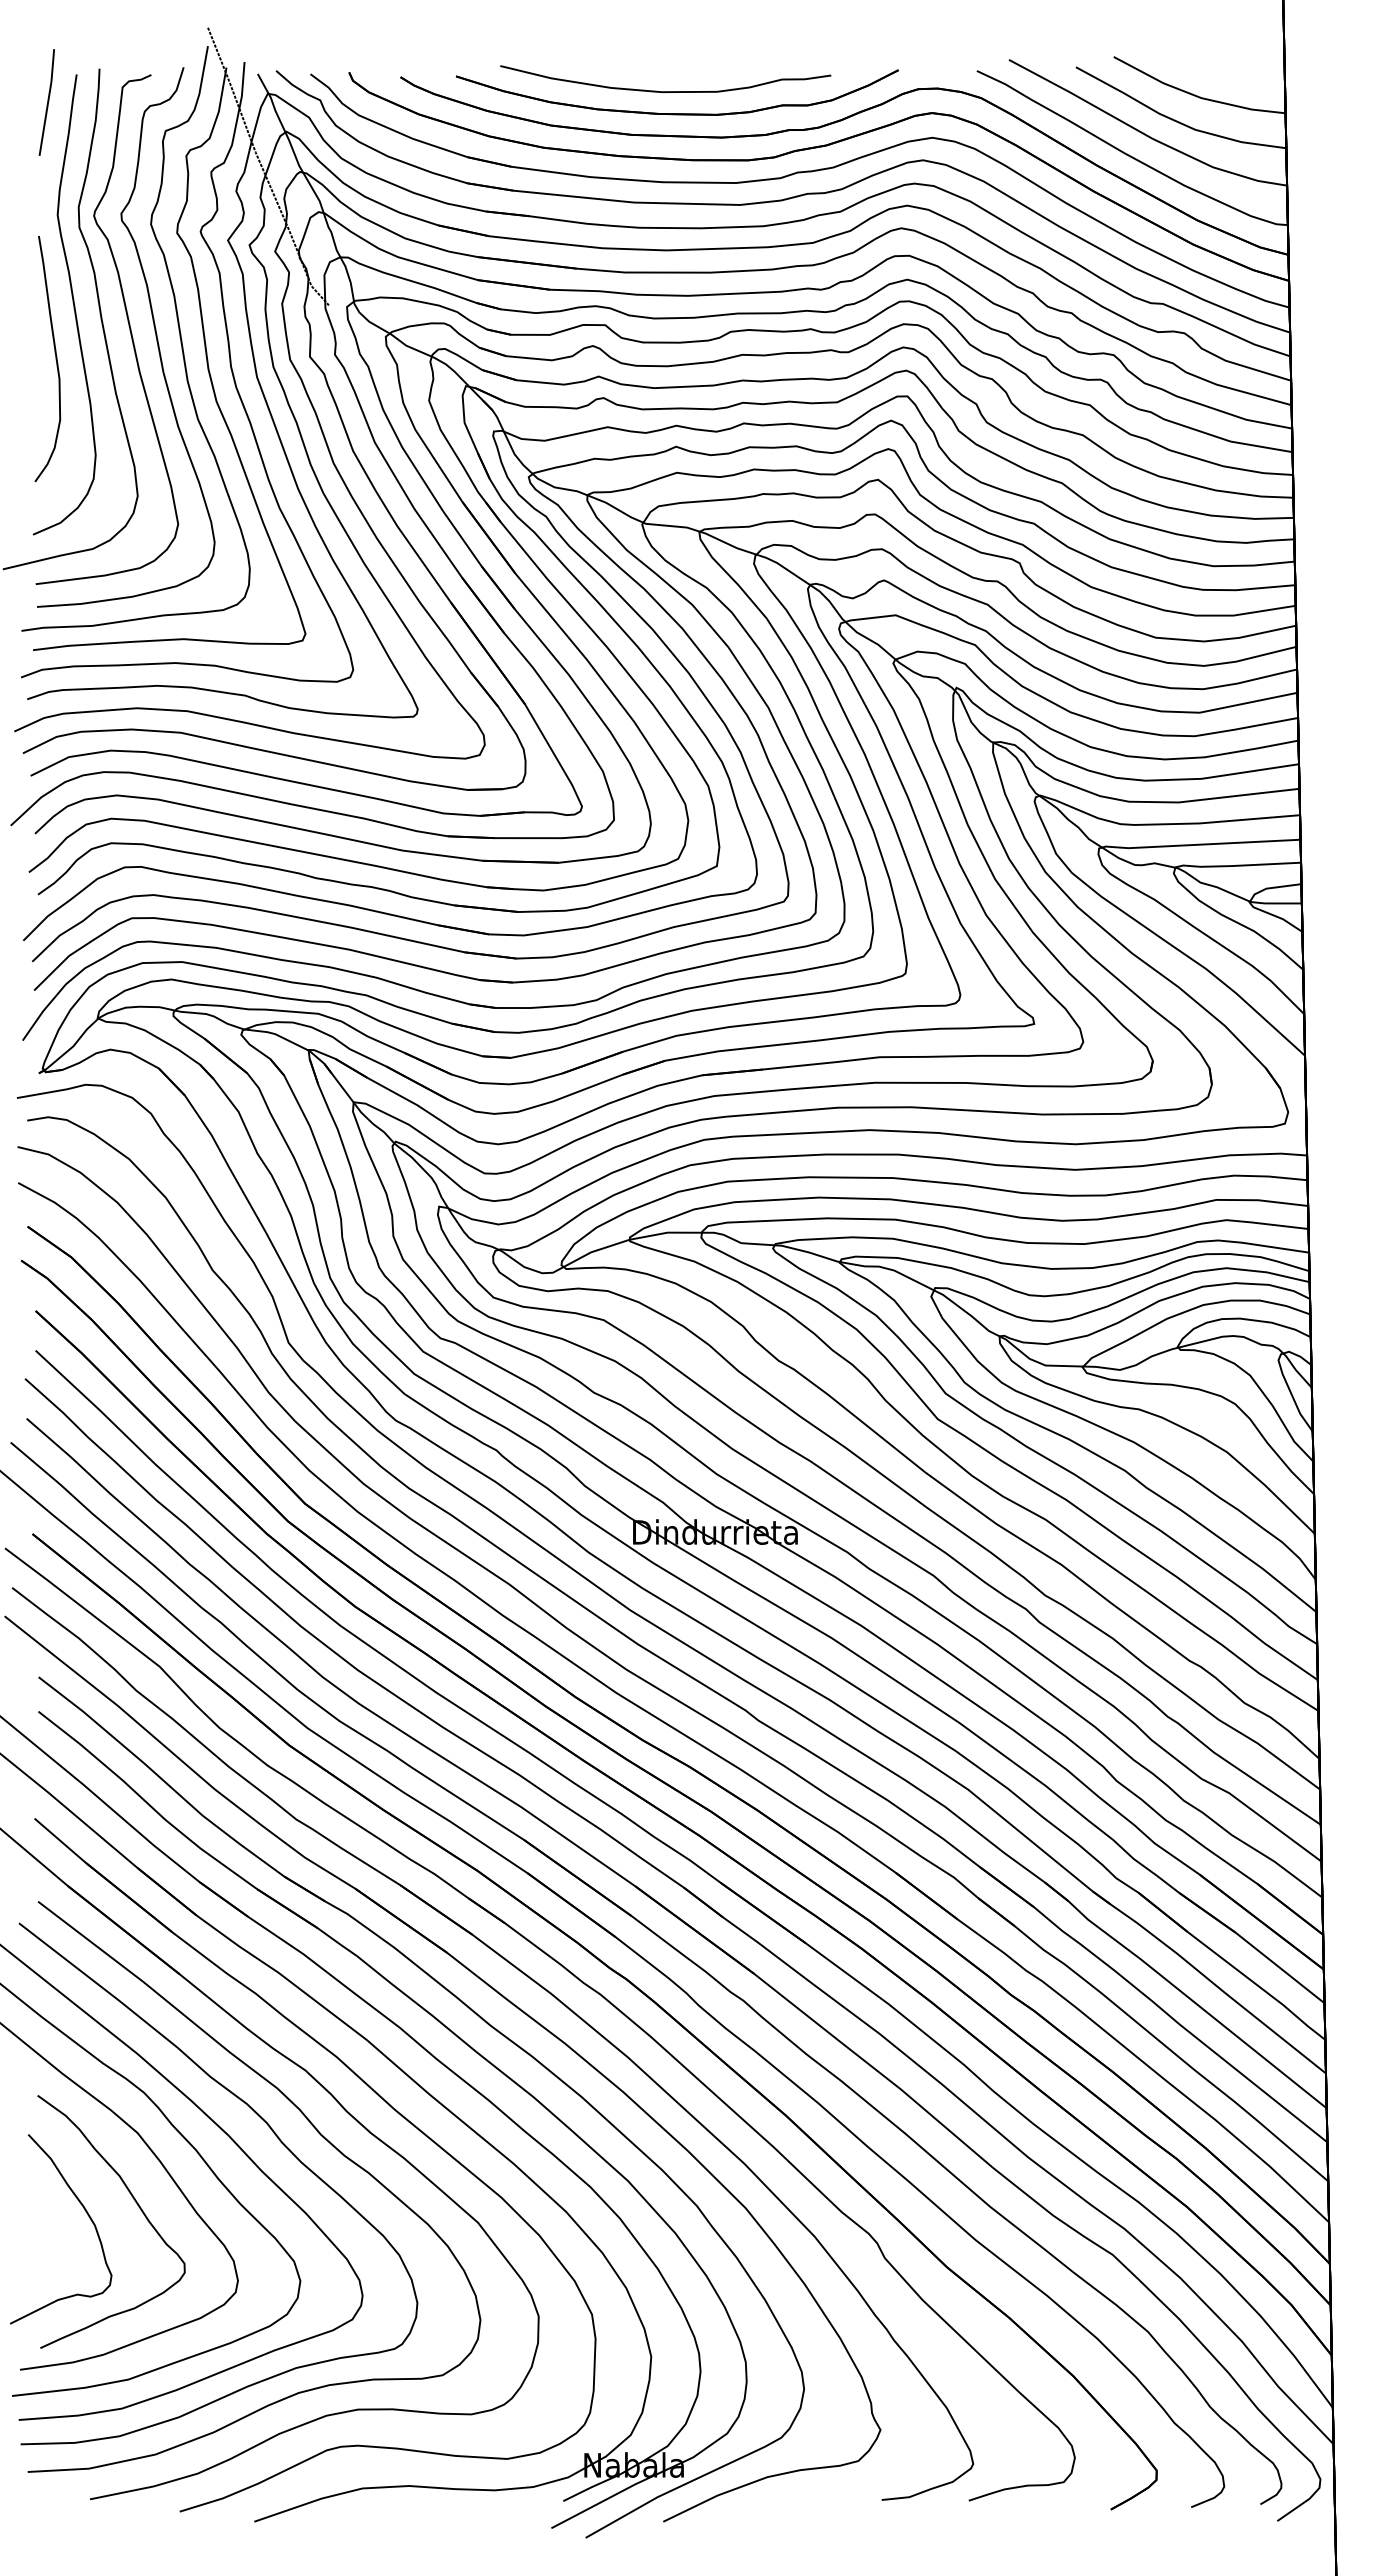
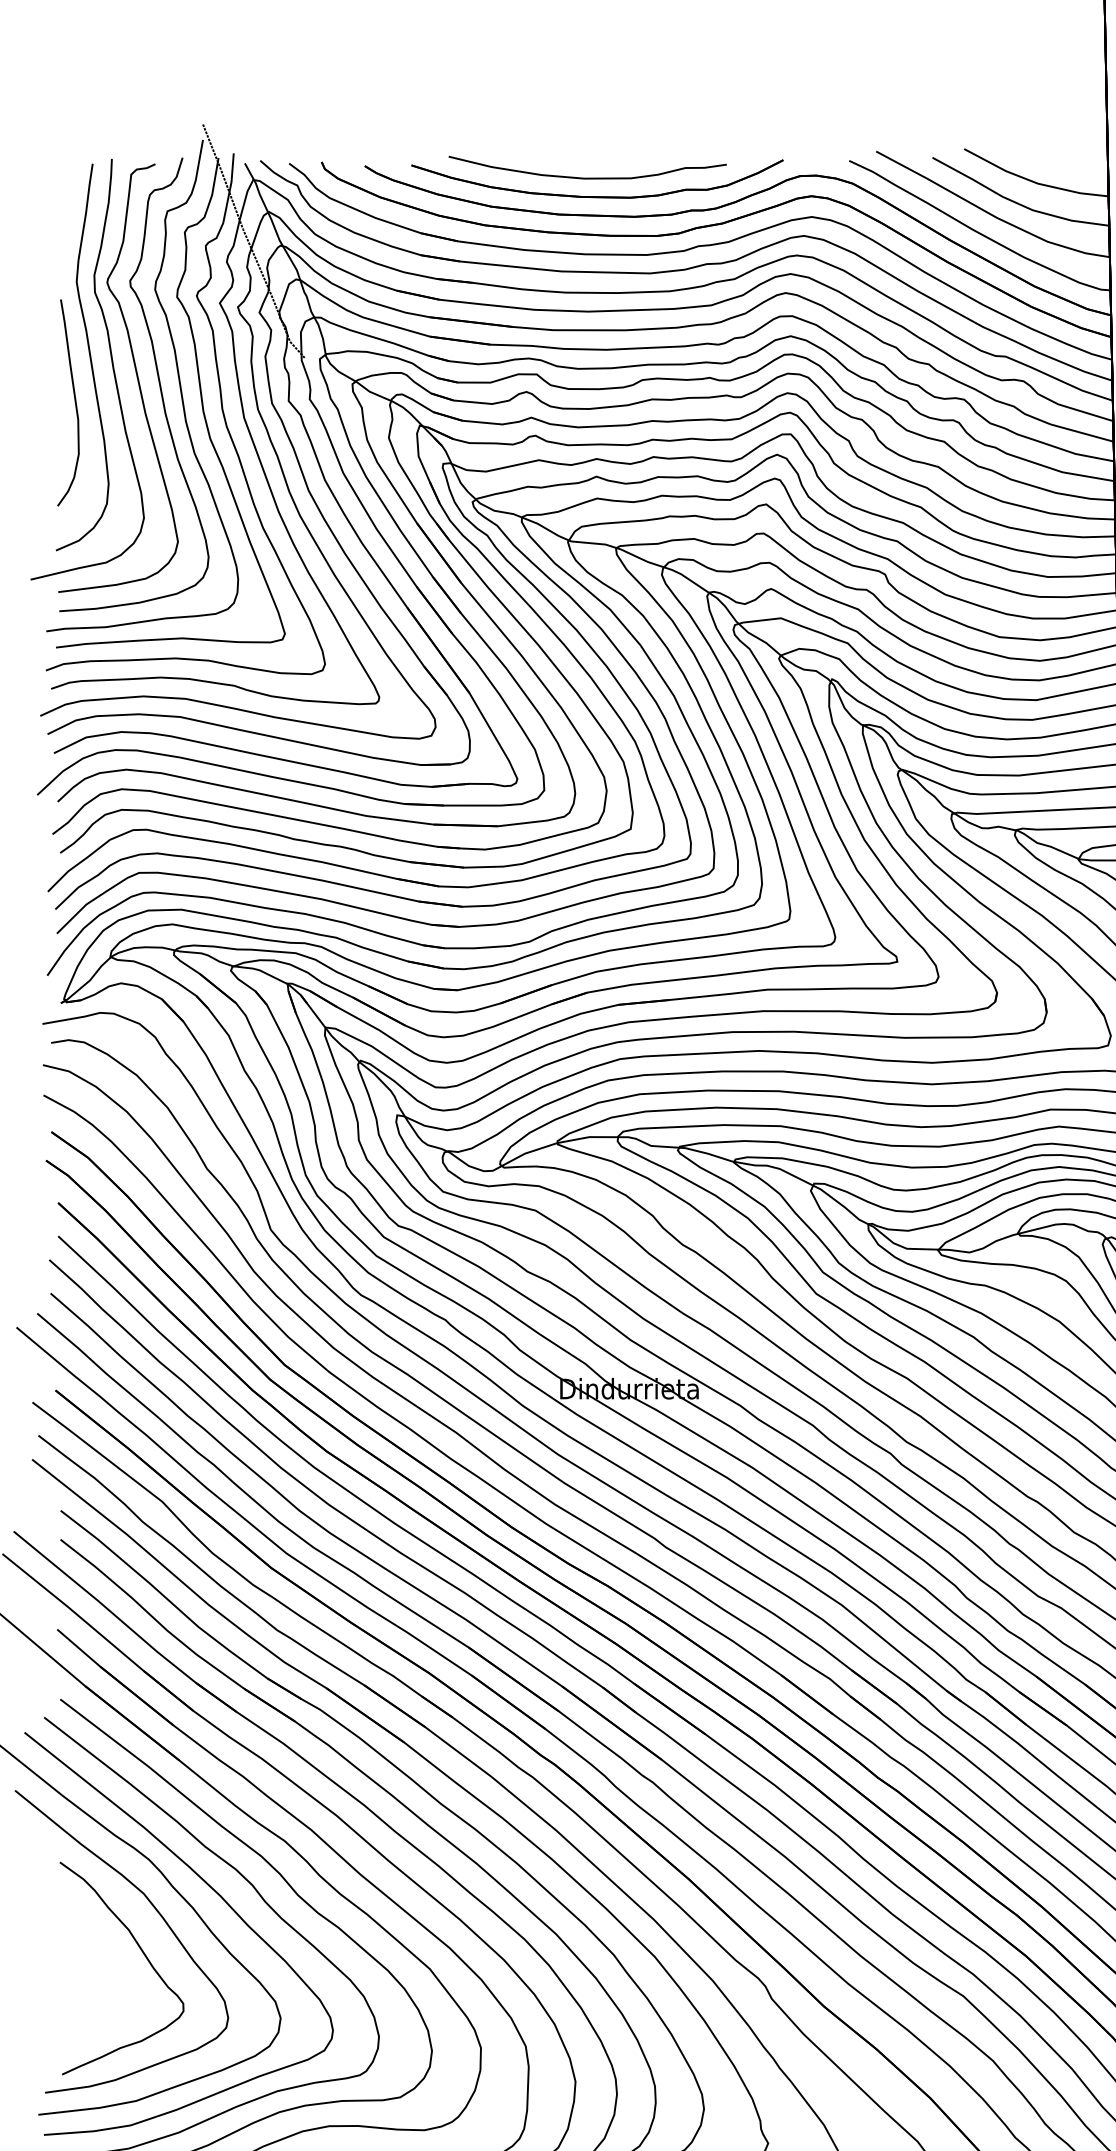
line: (47, 102) -> (68, 187), removed
curve: (87, 2215) -> (101, 1963), removed

